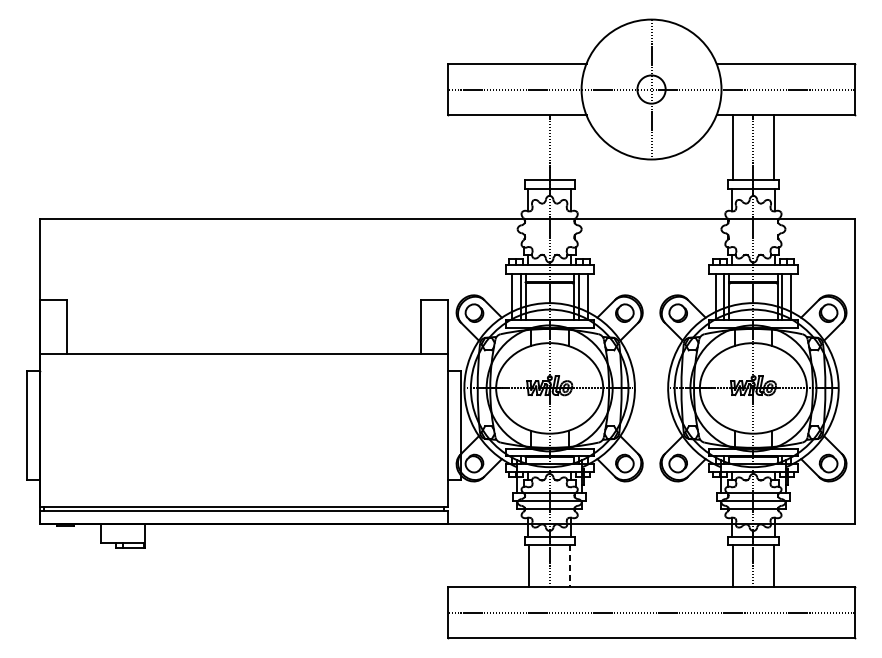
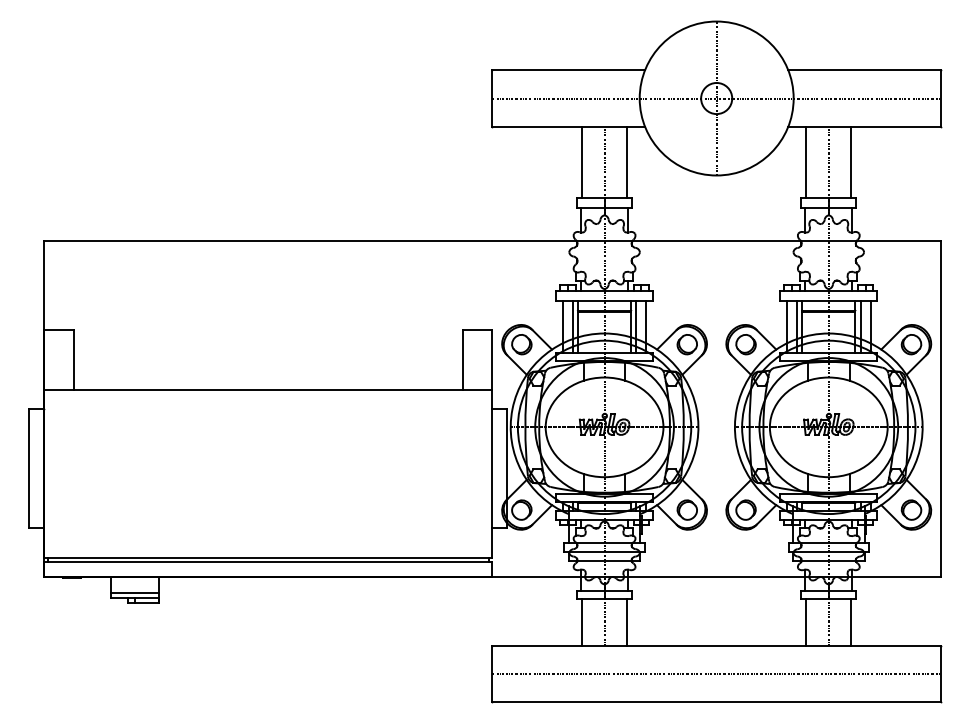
line: (529, 147) -> (582, 162), added
line: (570, 147) -> (627, 162), added
line: (123, 538) -> (135, 592), added
line: (570, 565) -> (627, 622), dashed -> solid

